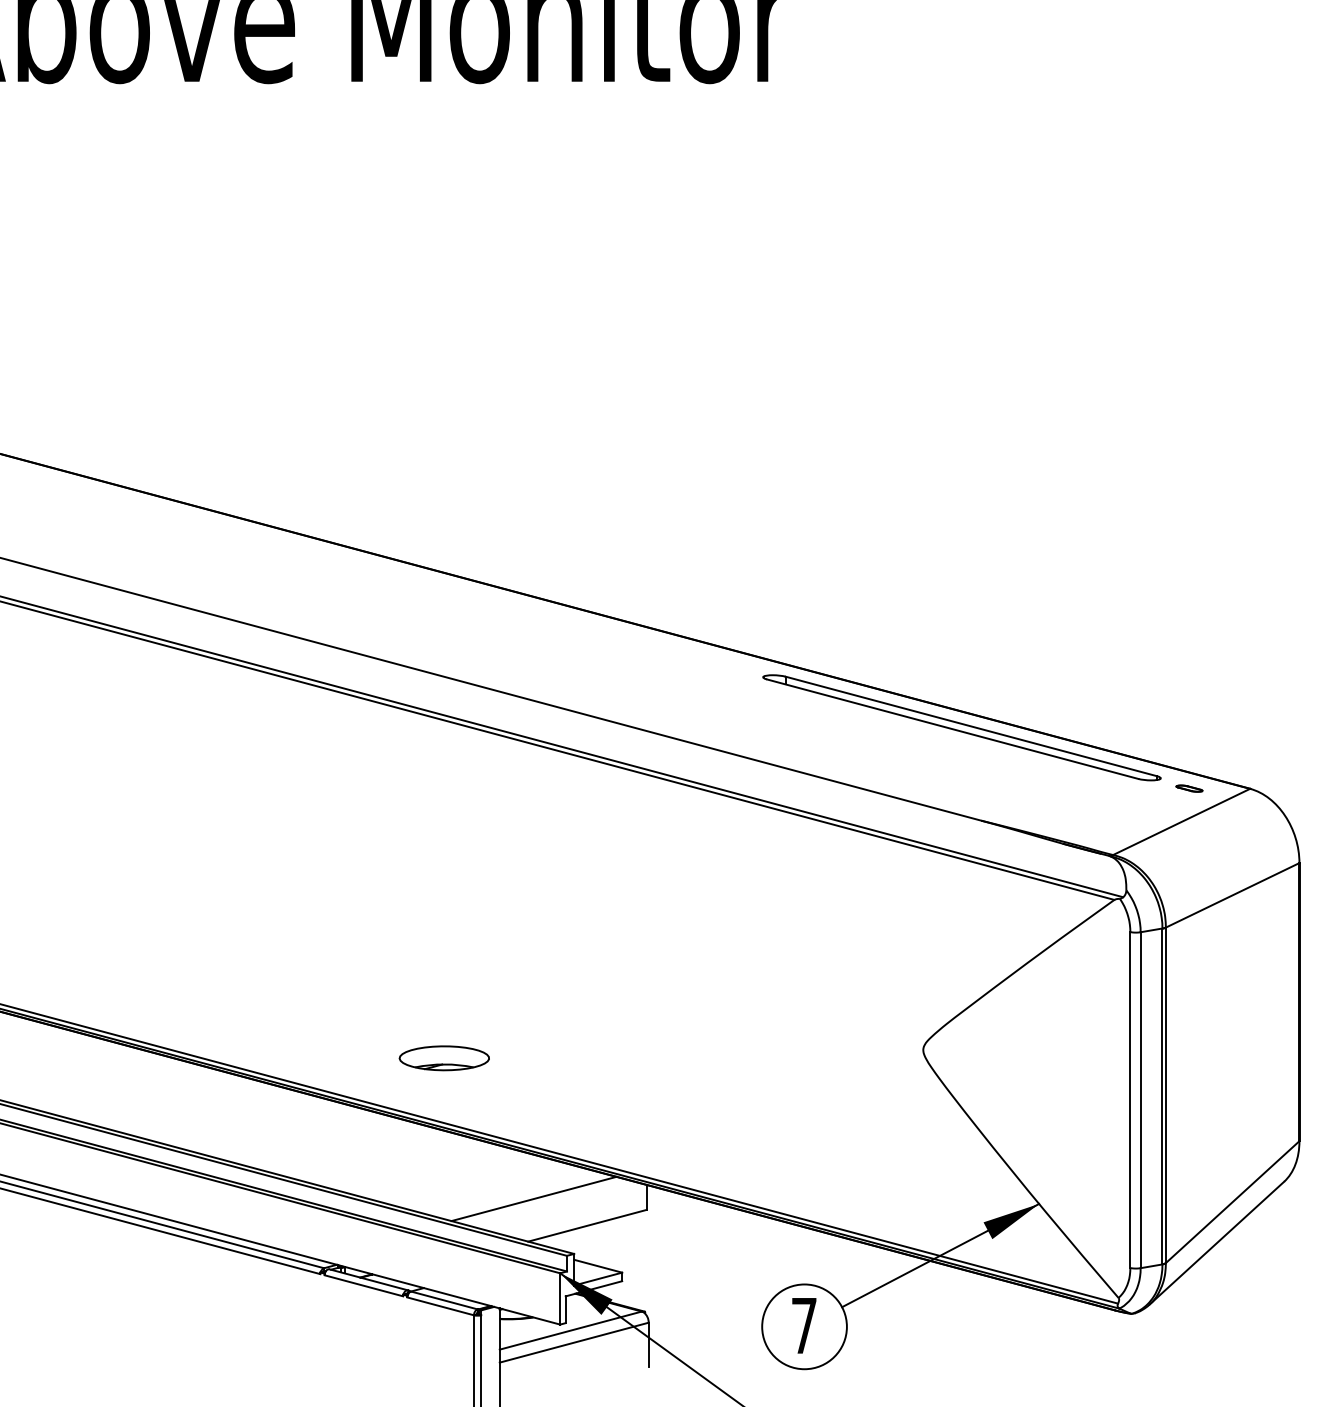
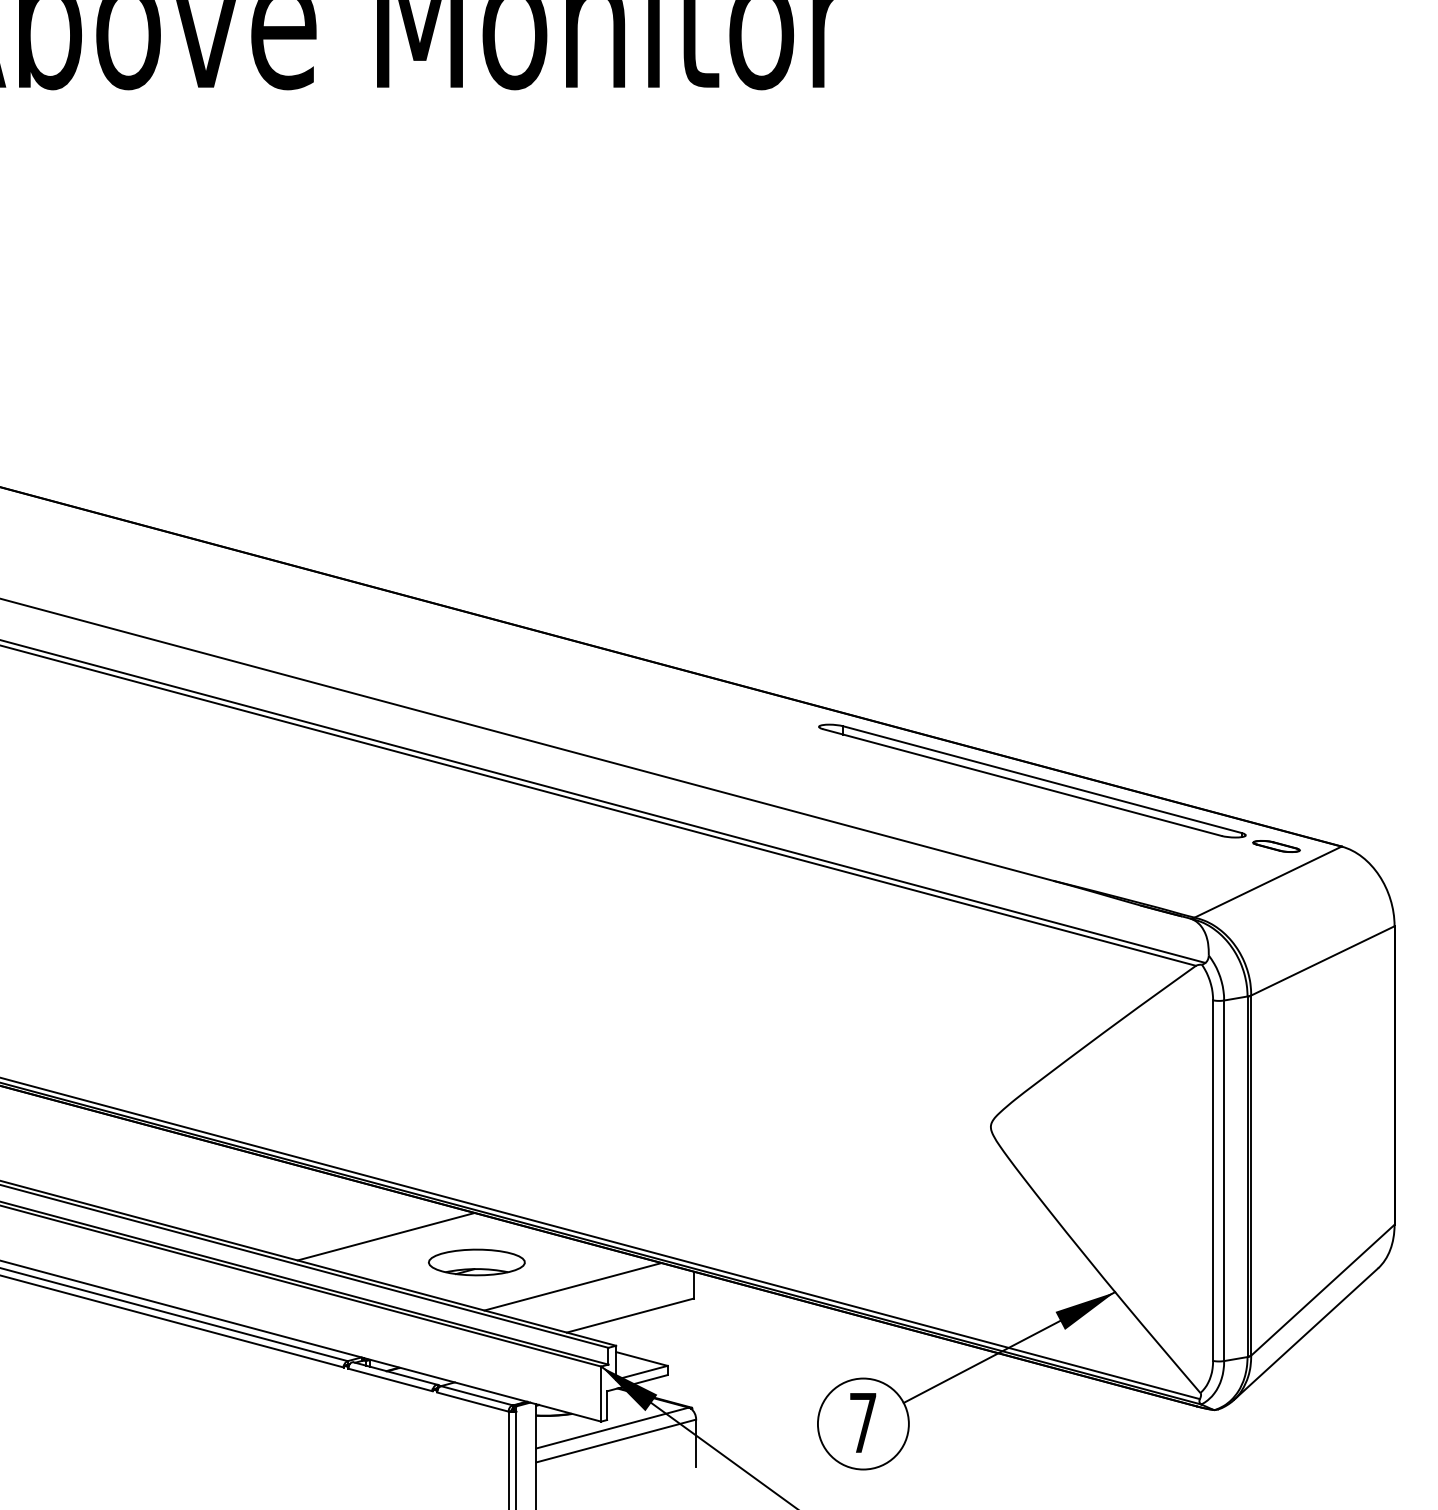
part: (1189, 788) -> (1276, 846), size x1.67
part: (443, 1058) -> (475, 1262), moved
line: (359, 1152) -> (385, 1236), added

